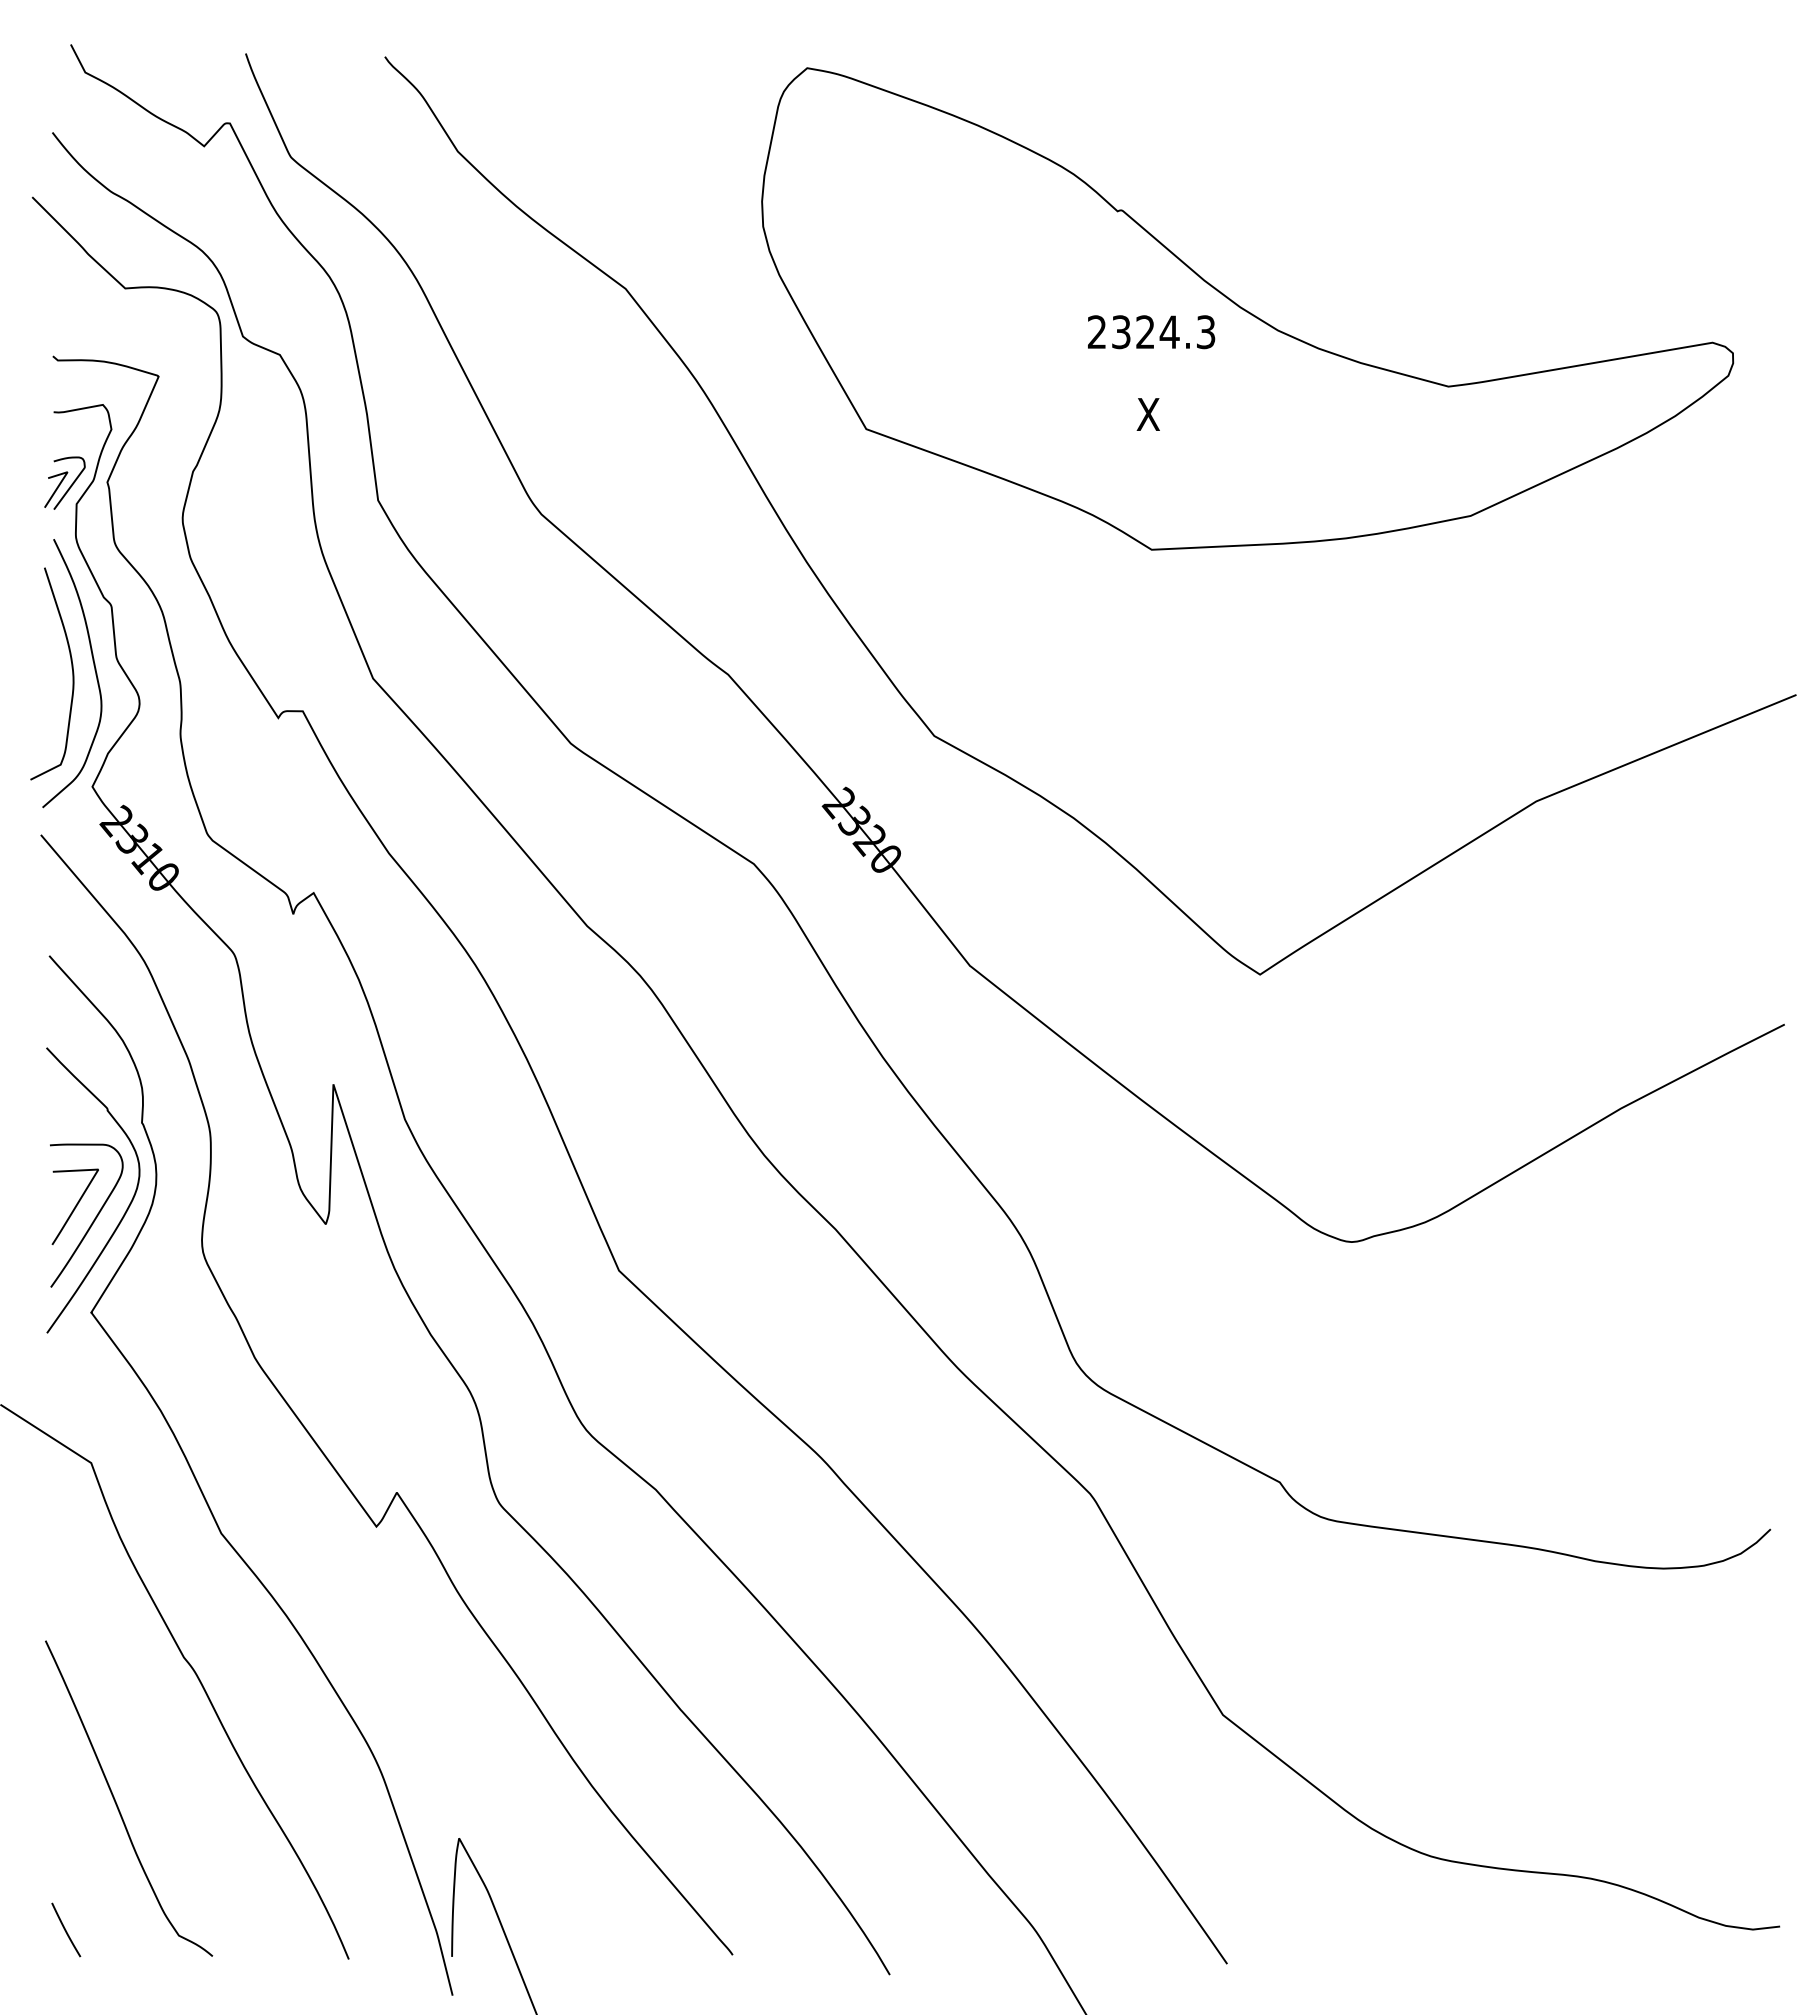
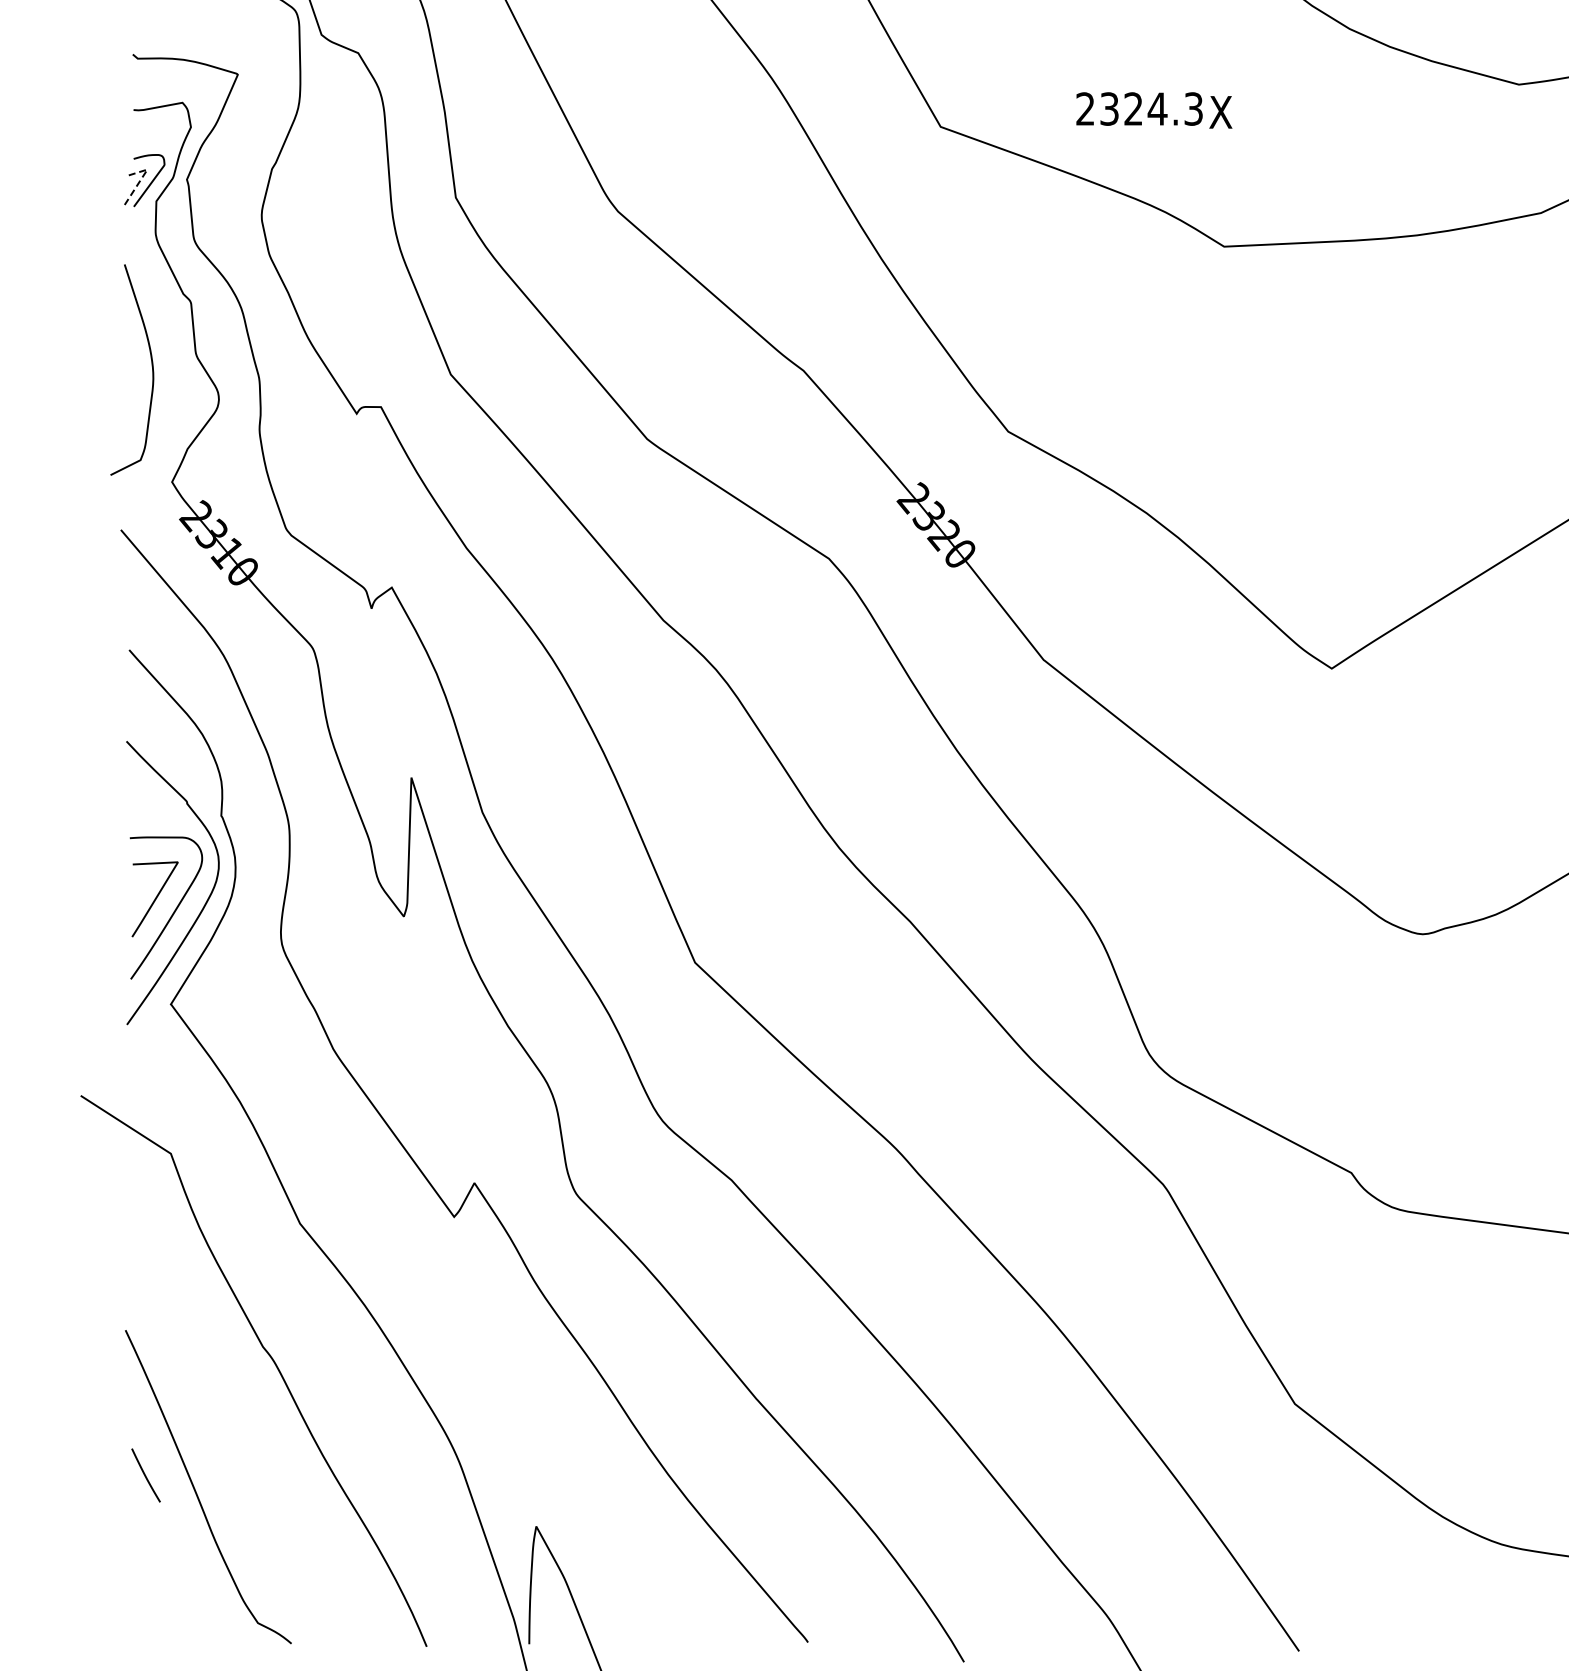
text: (1151, 332) -> (1139, 109), moved
line: (62, 480) -> (142, 177), solid -> dashed
curve: (94, 670) -> (174, 366), removed
curve: (66, 1929) -> (146, 1475), moved

